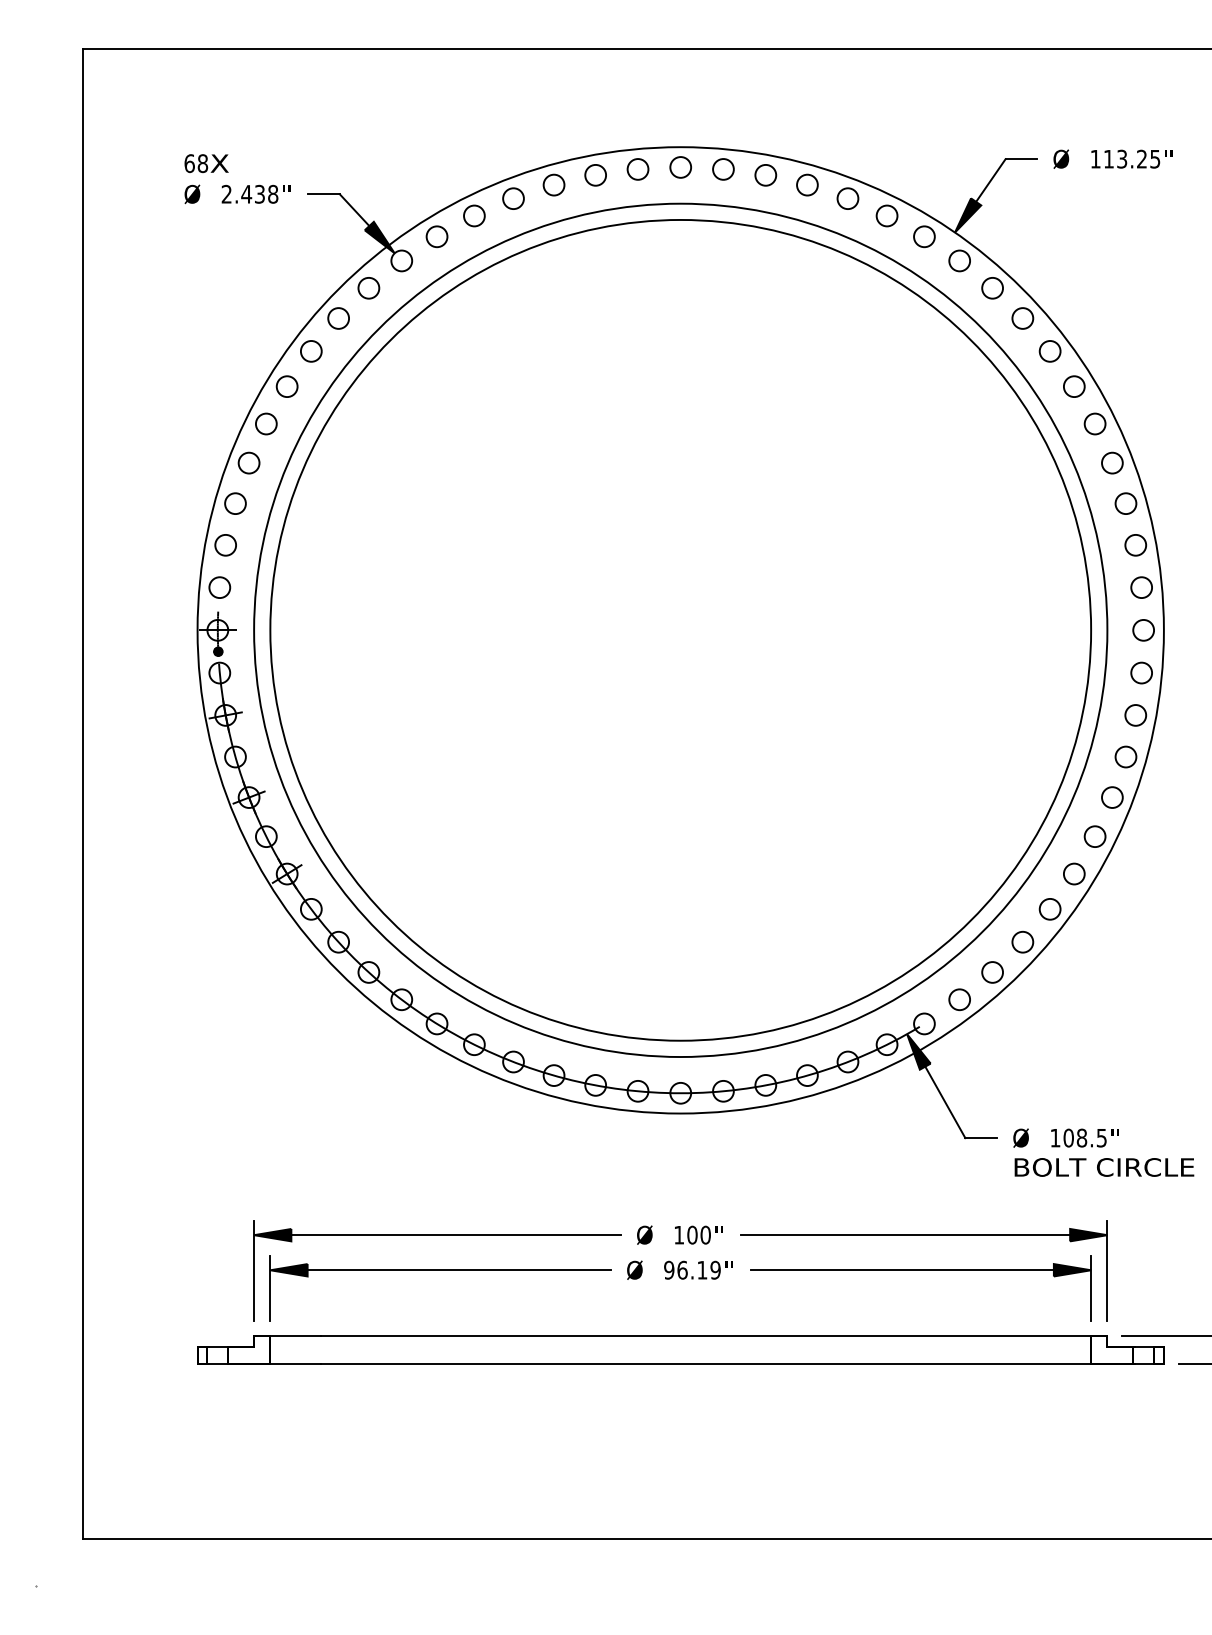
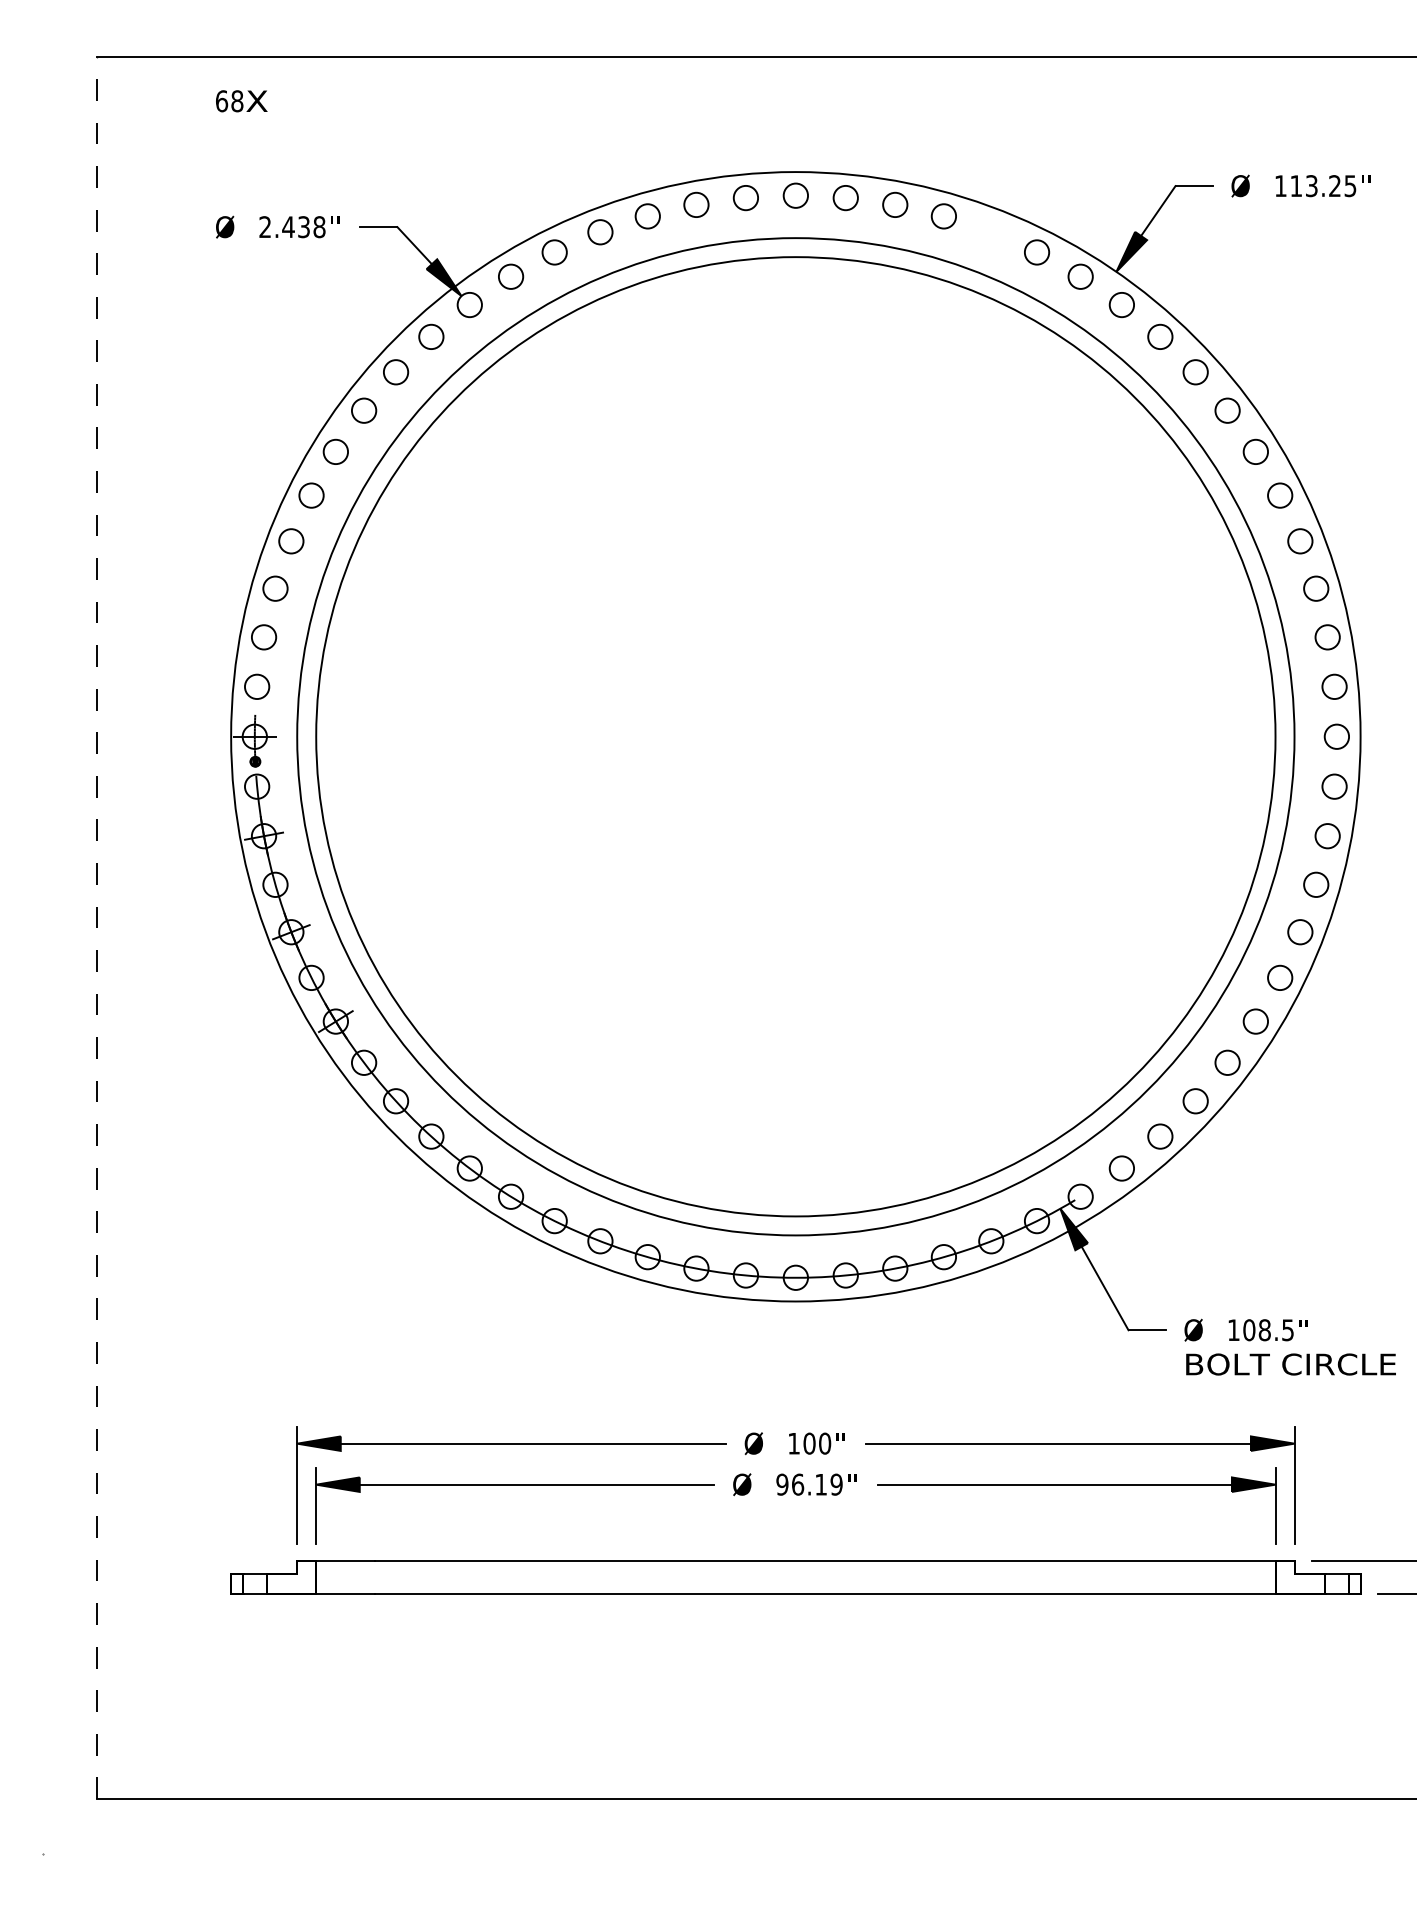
text: (206, 163) -> (241, 101), moved
circle: (848, 198) -> (991, 232), removed
line: (83, 794) -> (97, 928), solid -> dashed

